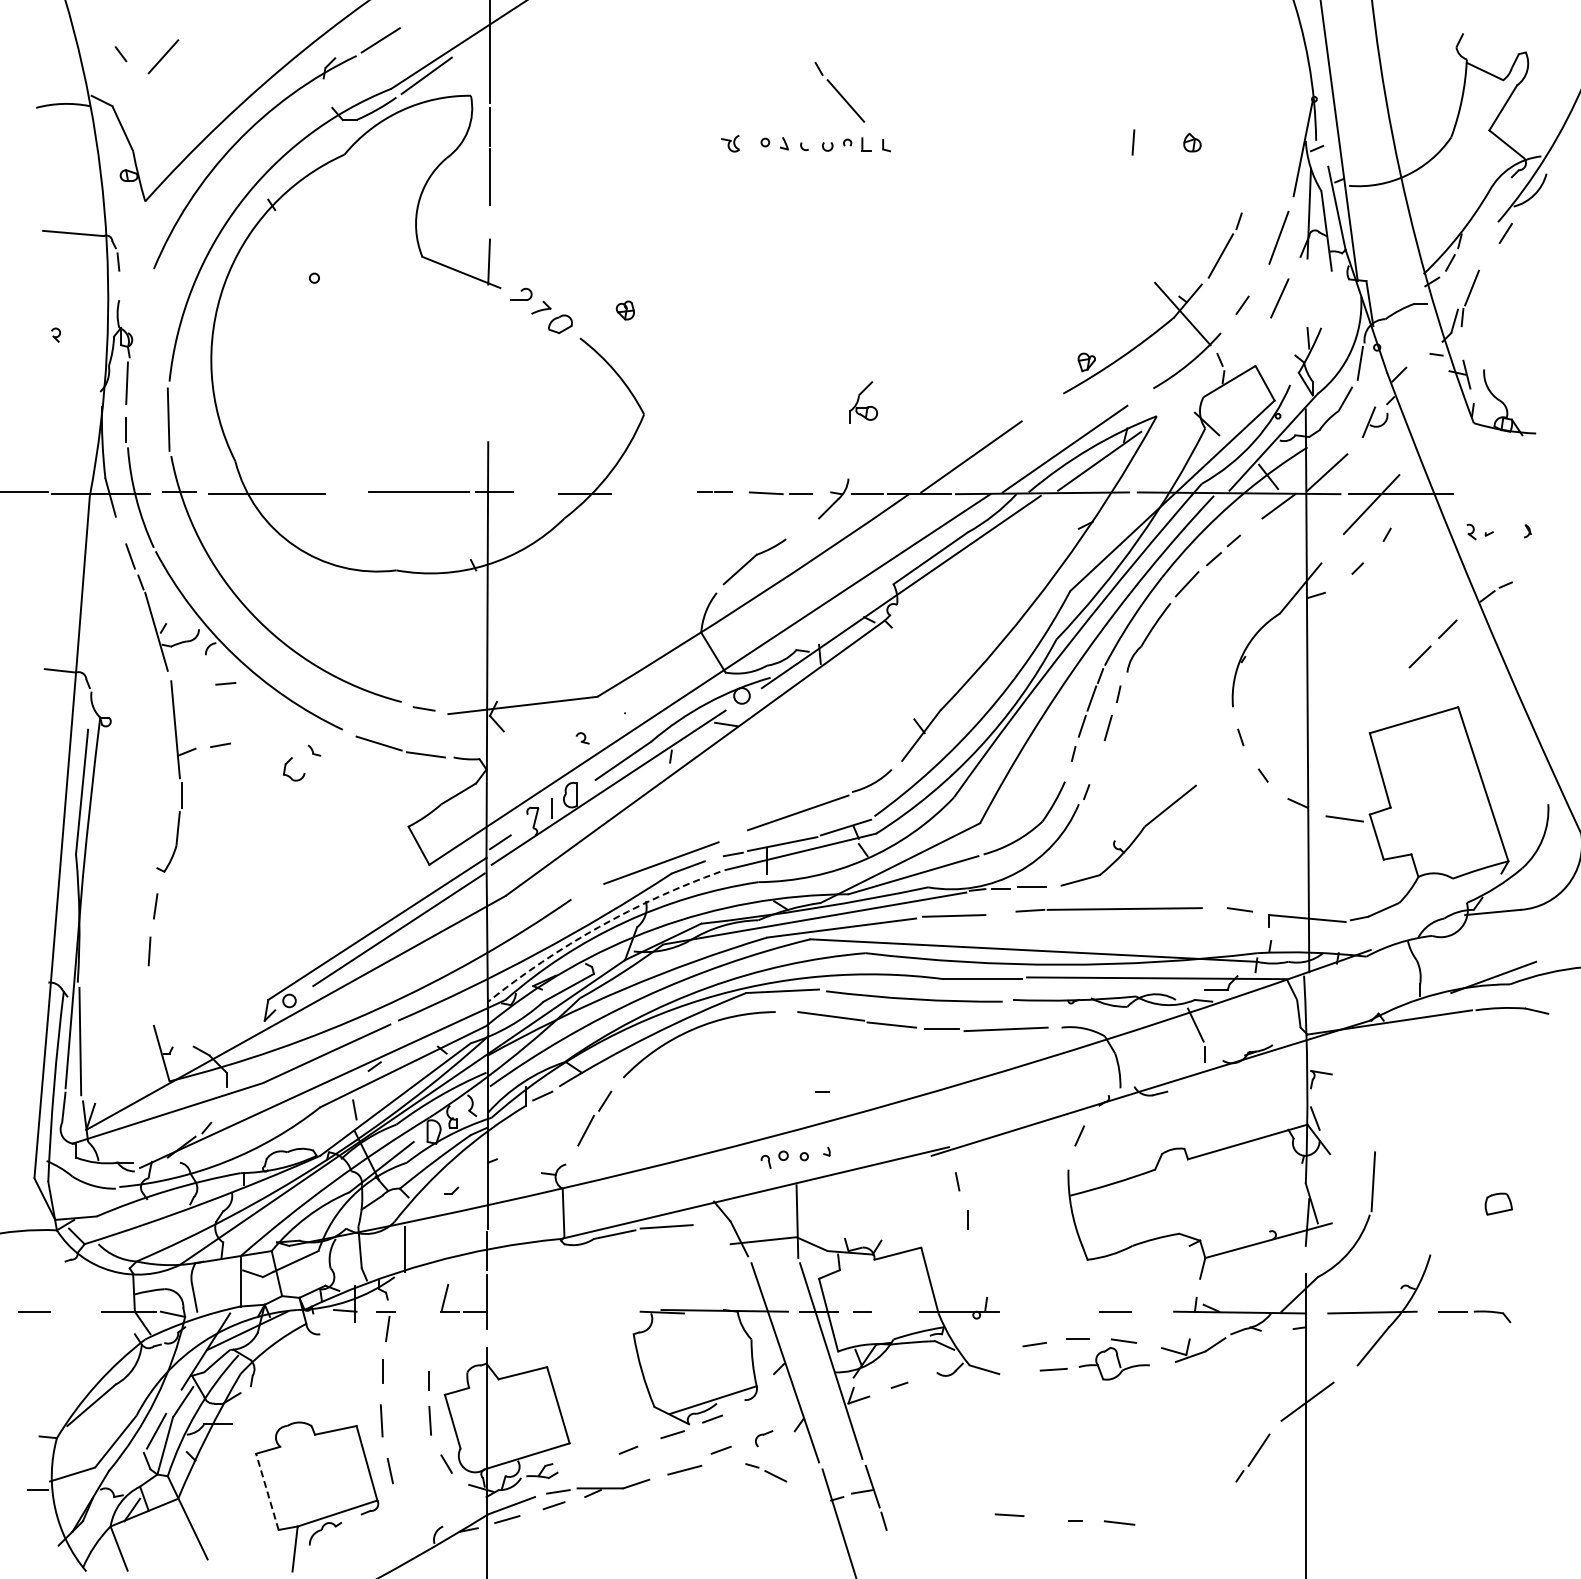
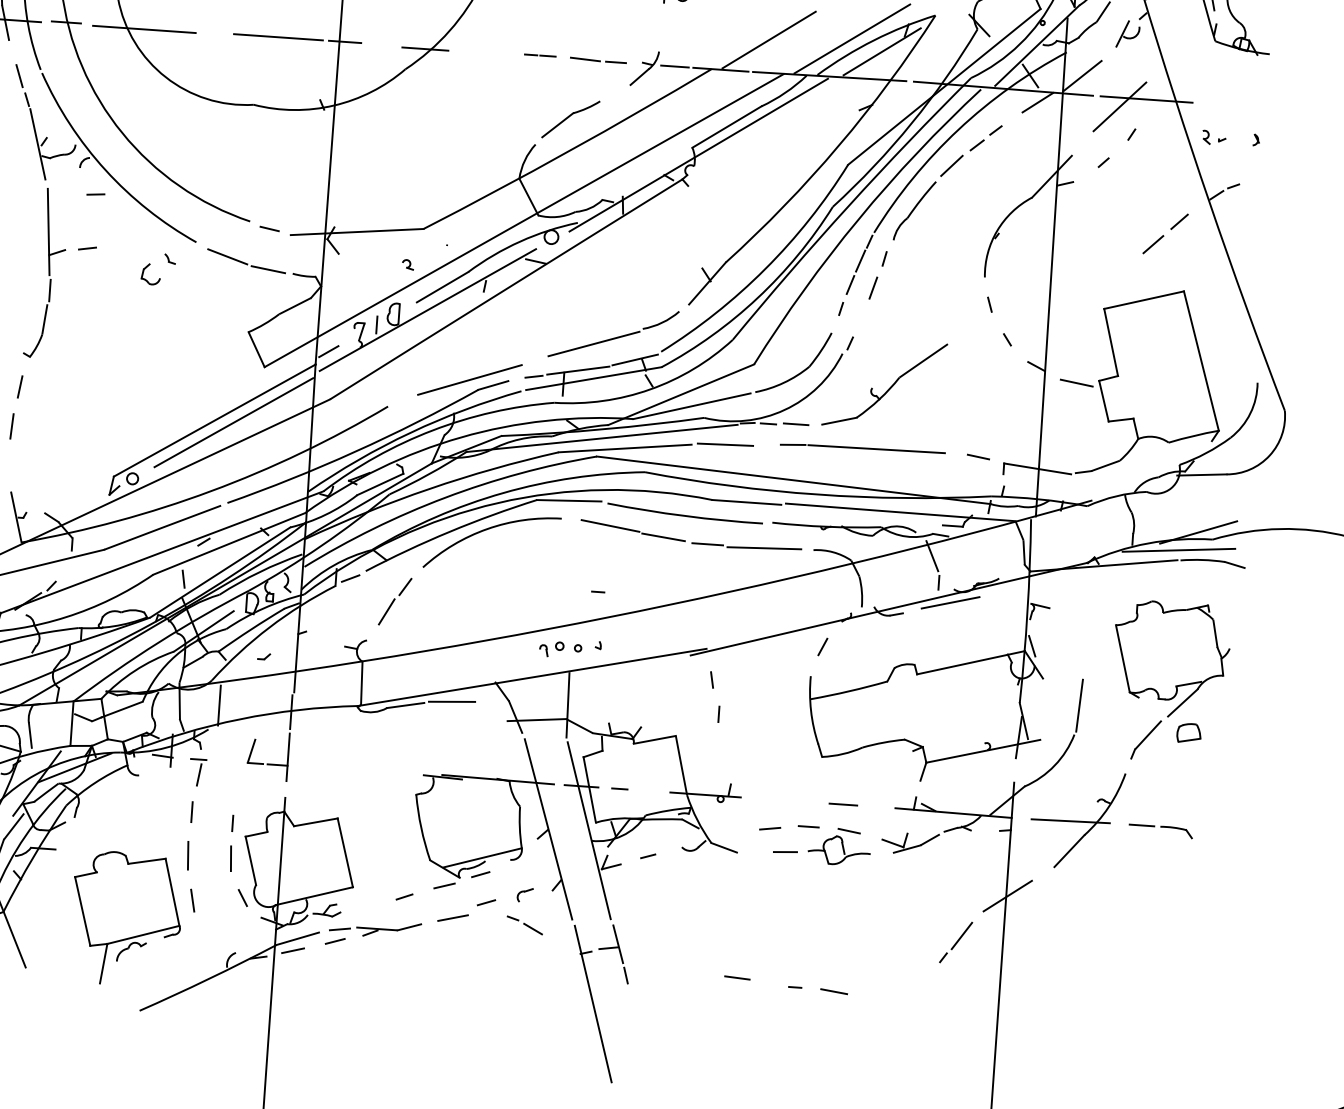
arc: (598, 927) -> (410, 432), dashed -> solid
line: (1472, 999) -> (1178, 550), added
line: (1220, 1075) -> (951, 602), added
part: (1472, 1147) -> (1169, 681), added
line: (267, 1491) -> (82, 911), dashed -> solid

